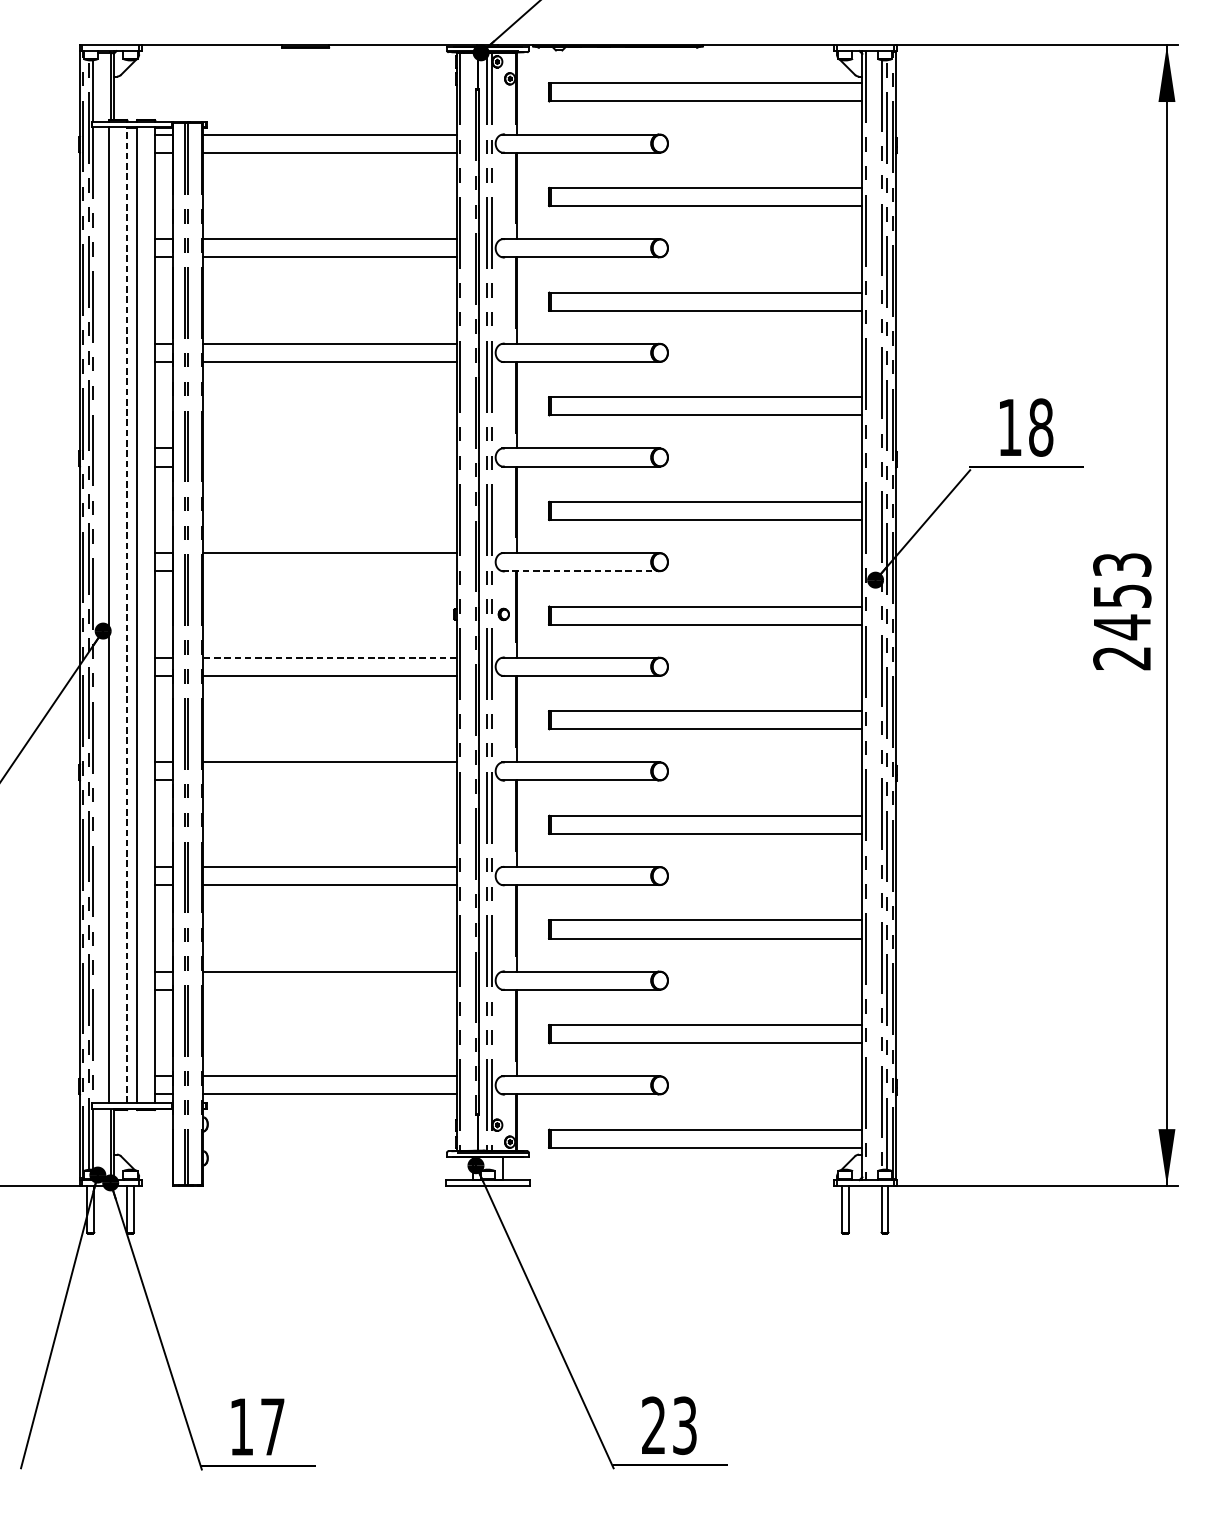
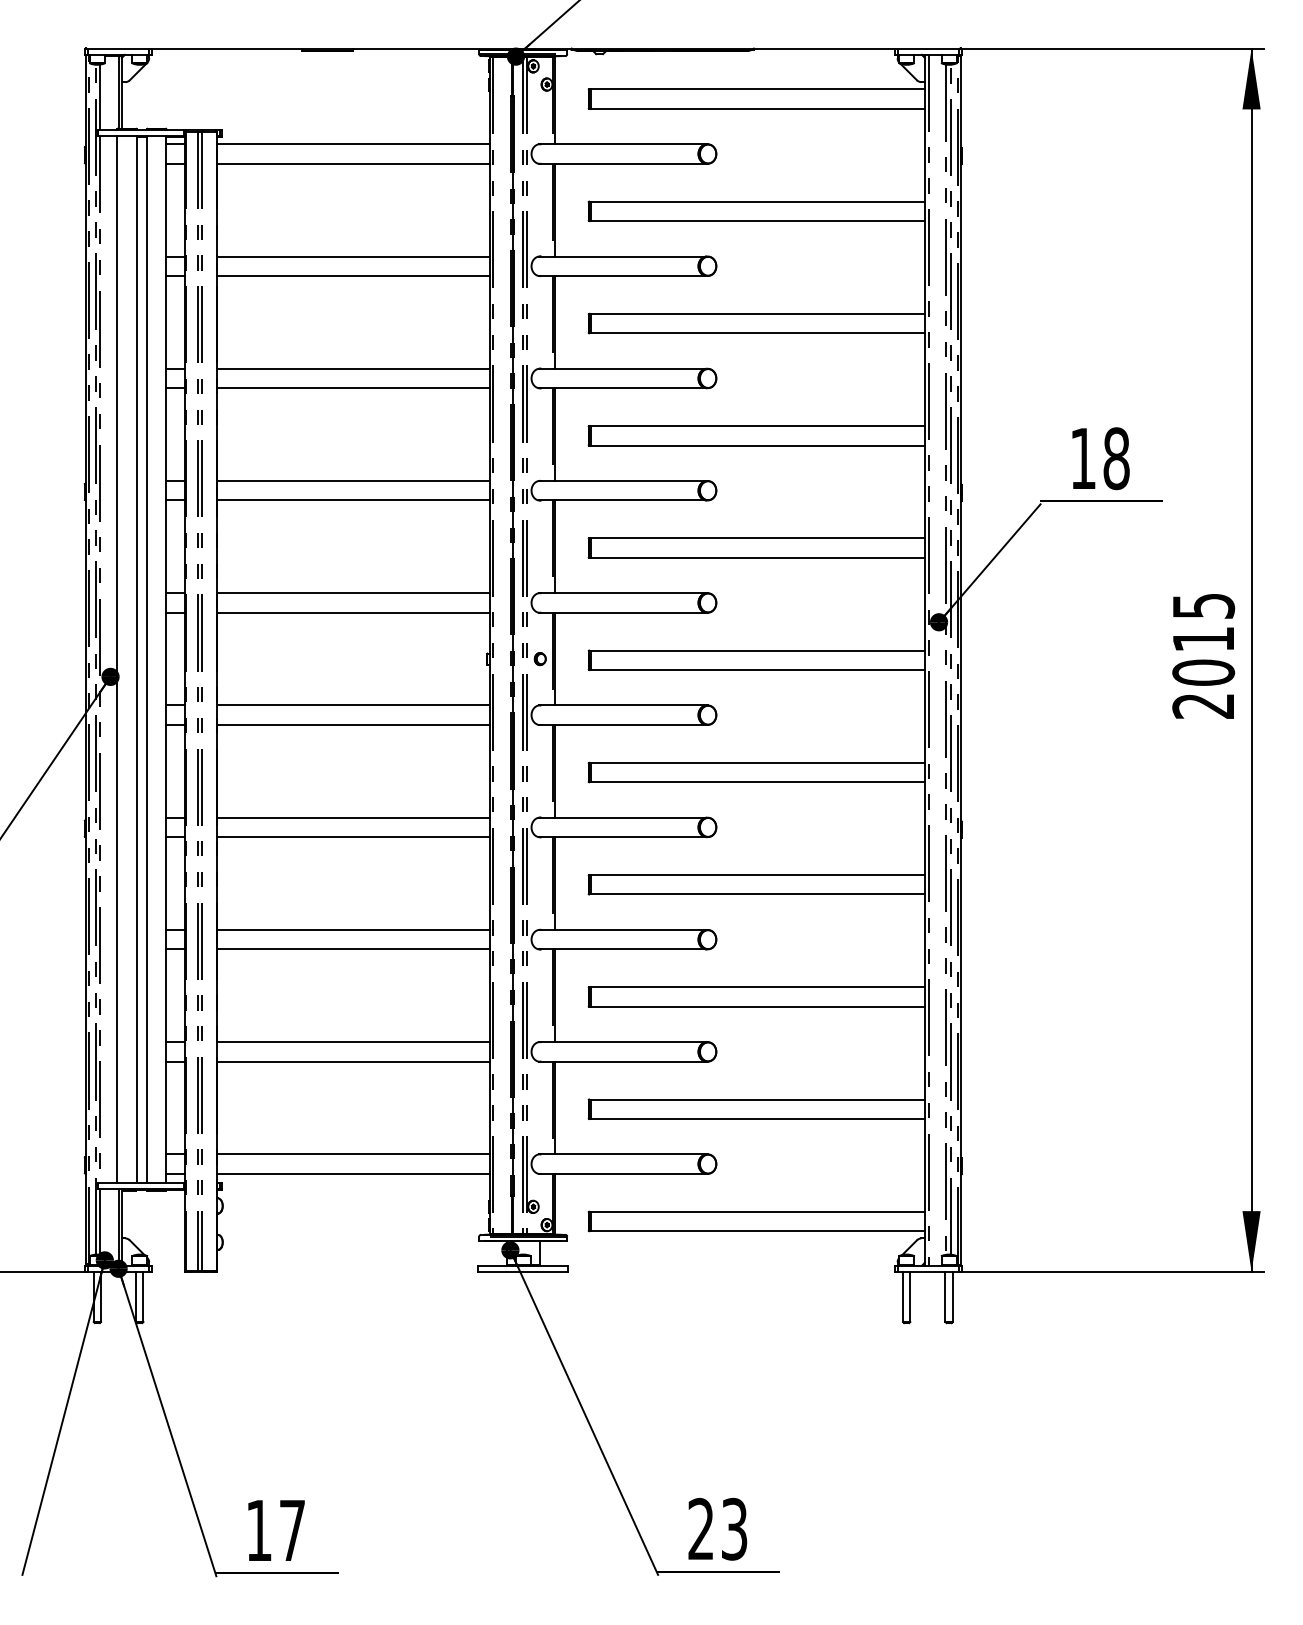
line: (329, 448) -> (353, 481), added
line: (329, 466) -> (353, 500), added
line: (329, 571) -> (353, 612), added
line: (581, 571) -> (623, 612), dashed -> solid
text: (1122, 596) -> (1203, 639), 2453 -> 2015
line: (127, 614) -> (136, 659), dashed -> solid
line: (328, 657) -> (352, 705), dashed -> solid
line: (329, 780) -> (353, 837), added
line: (329, 989) -> (353, 1061), added

